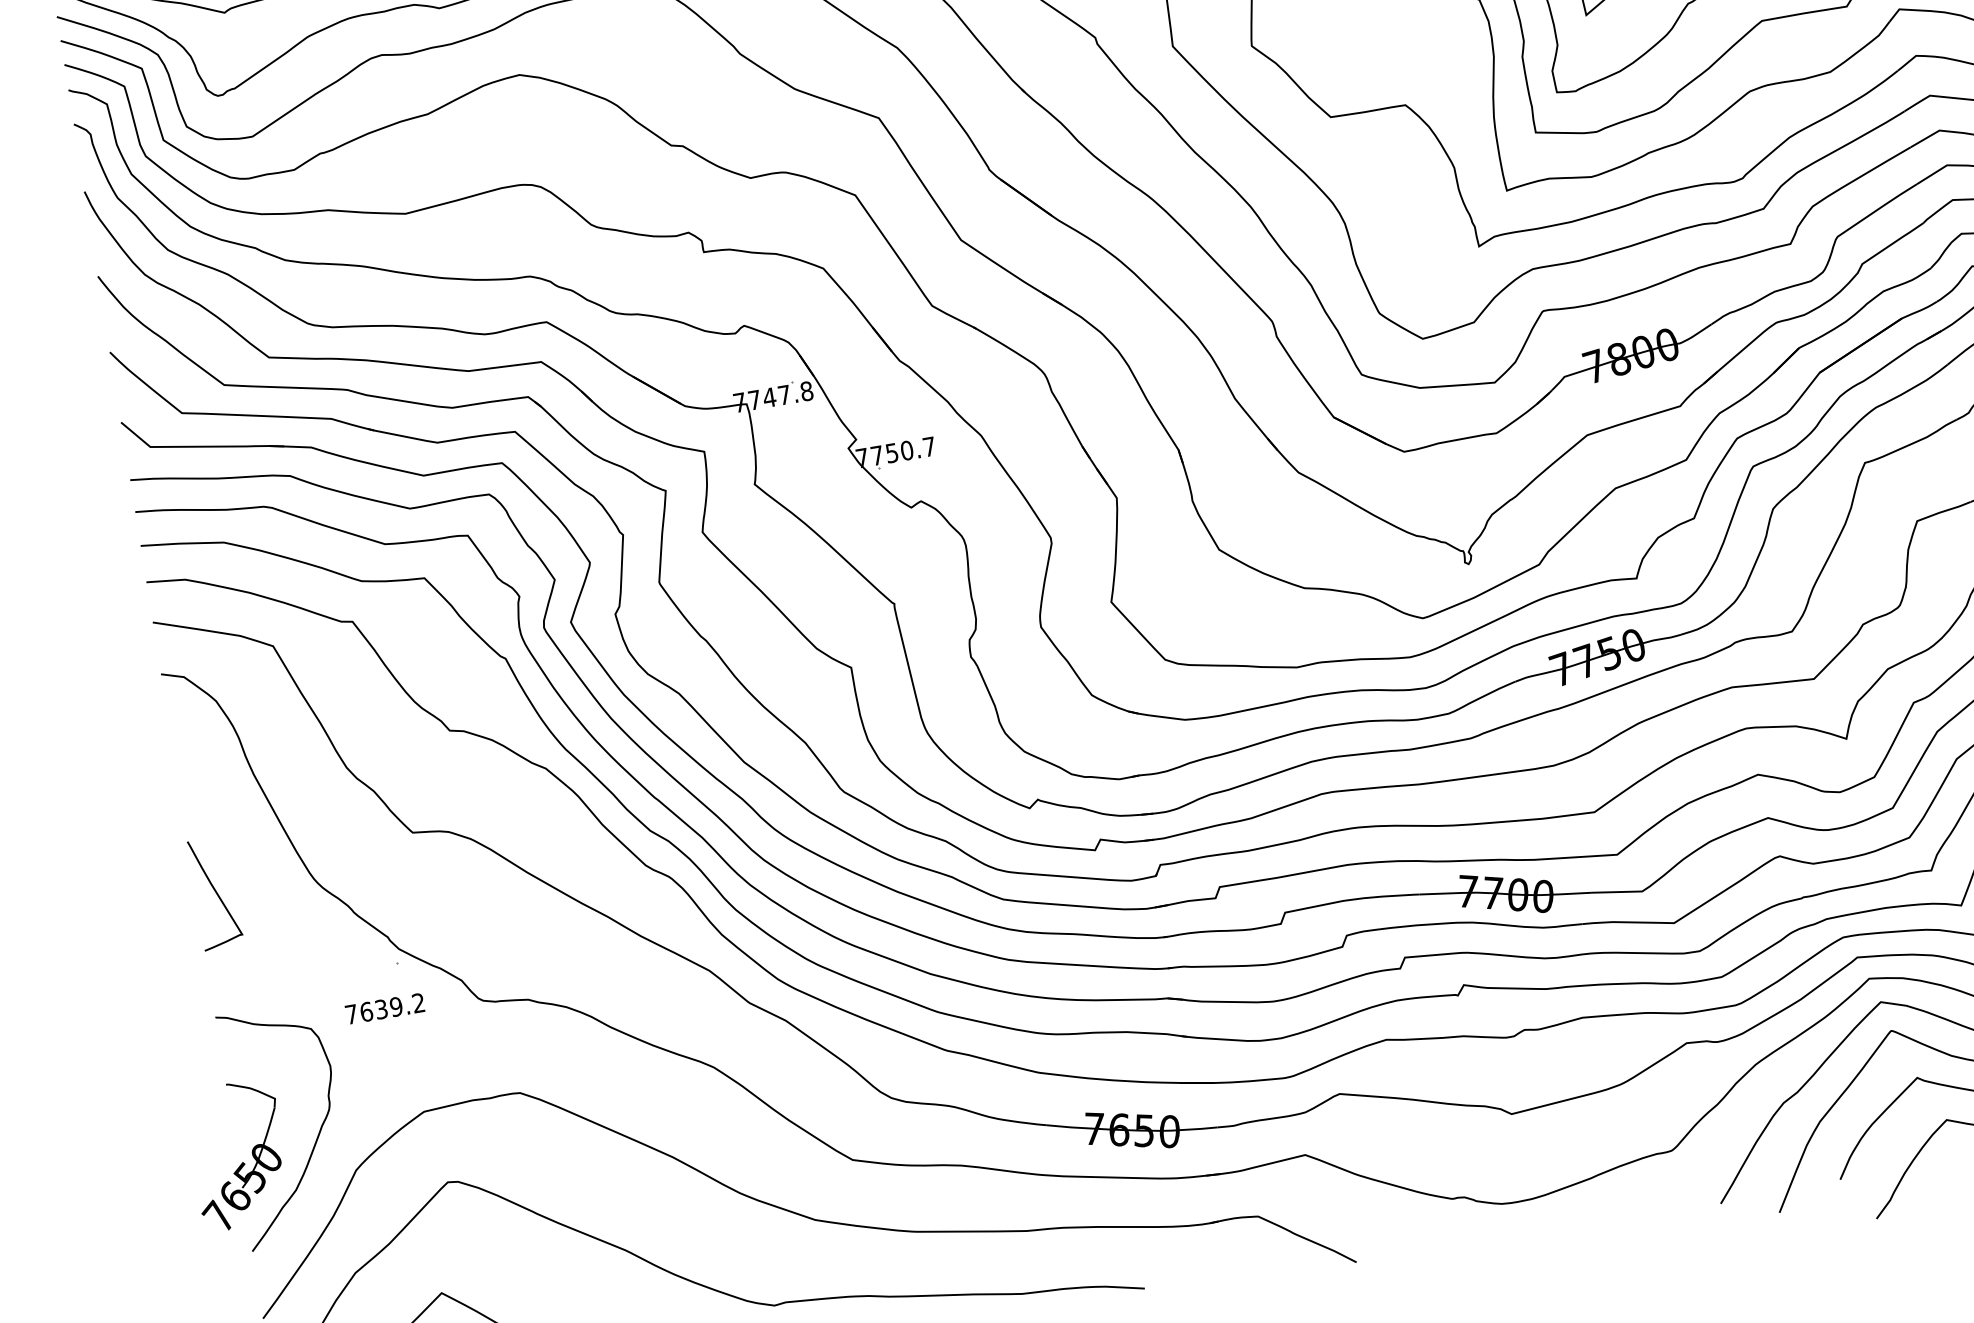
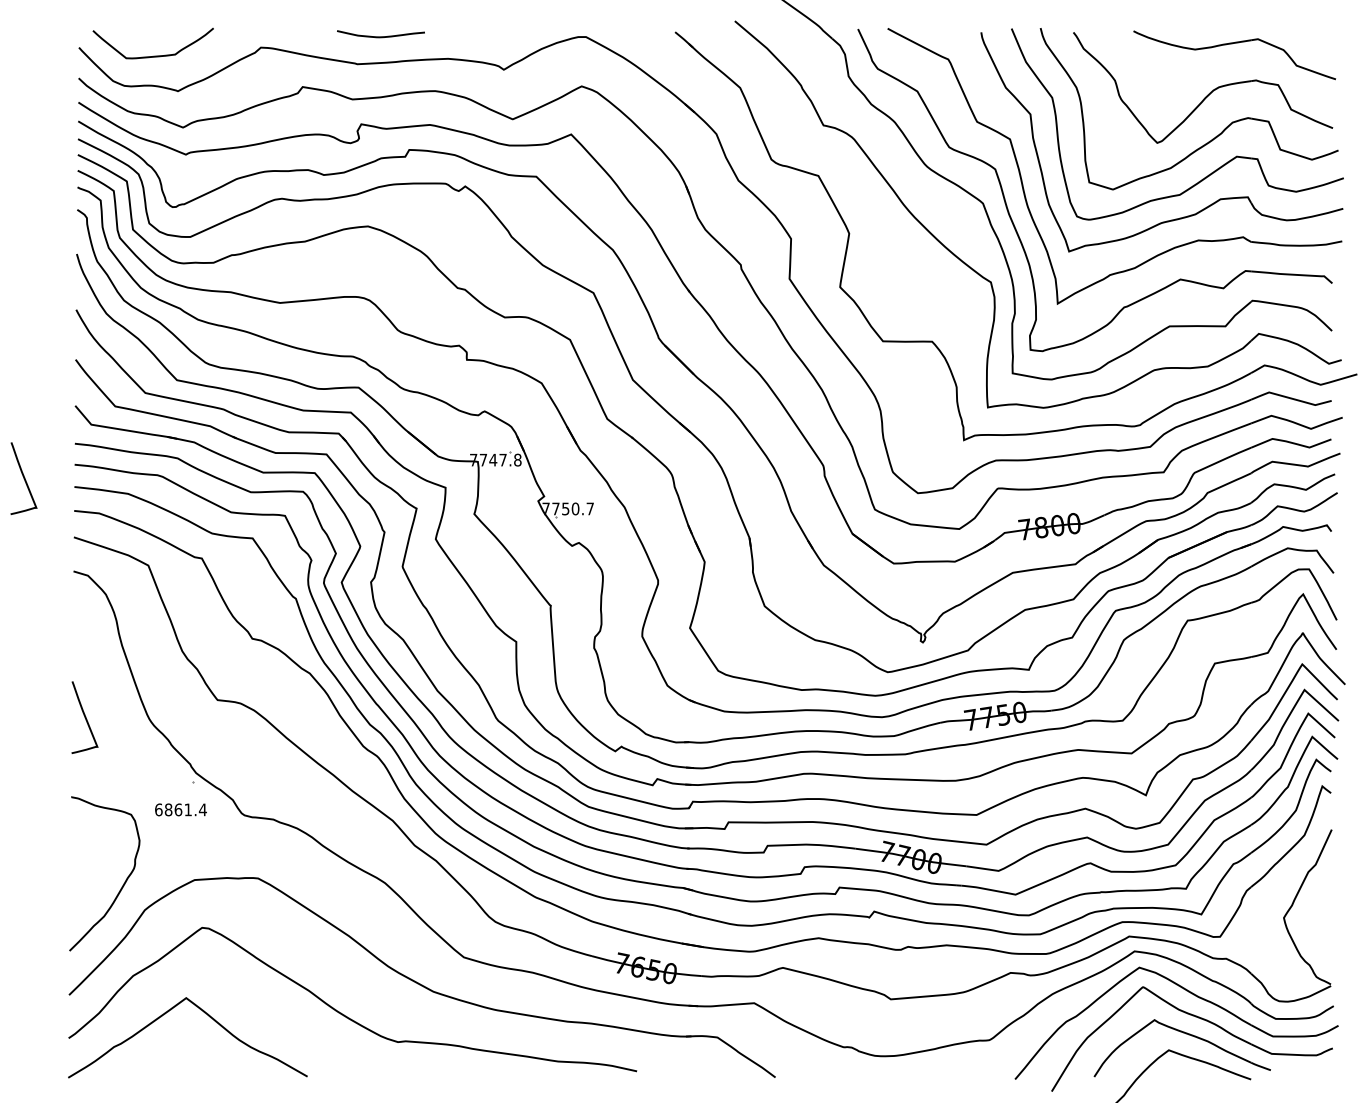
curve: (61, 546) -> (23, 478), added
text: (384, 1008) -> (180, 809), 7639.2 -> 6861.4
part: (239, 1154) -> (71, 887), removed

